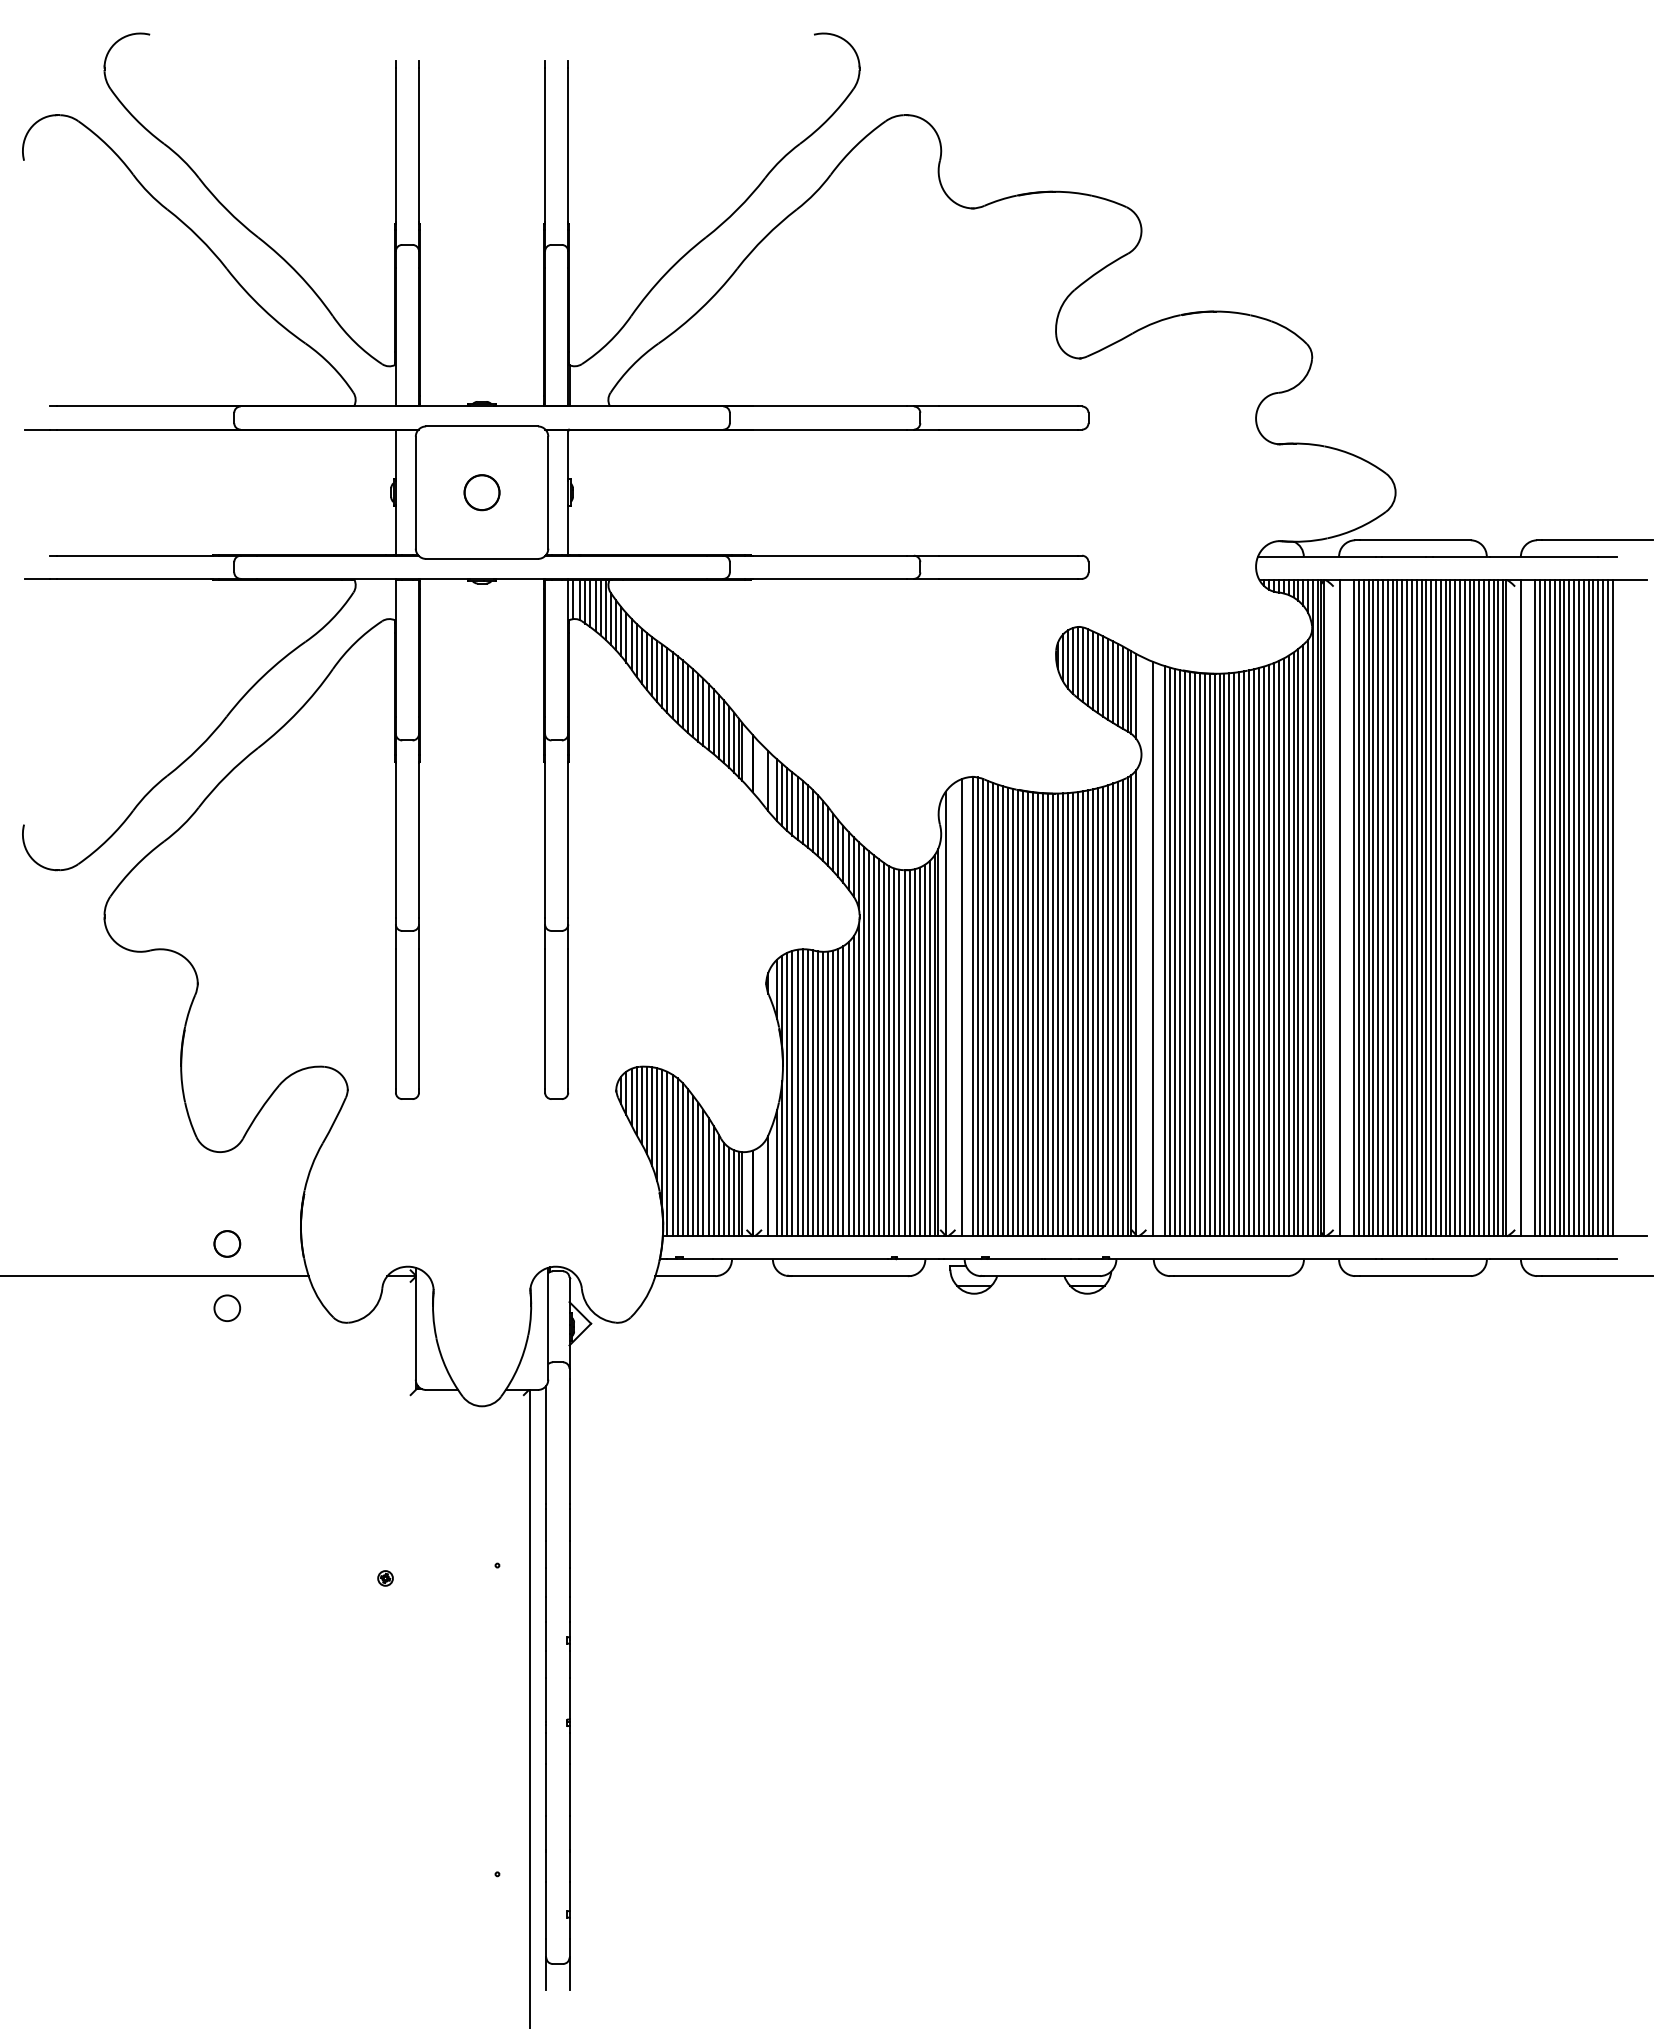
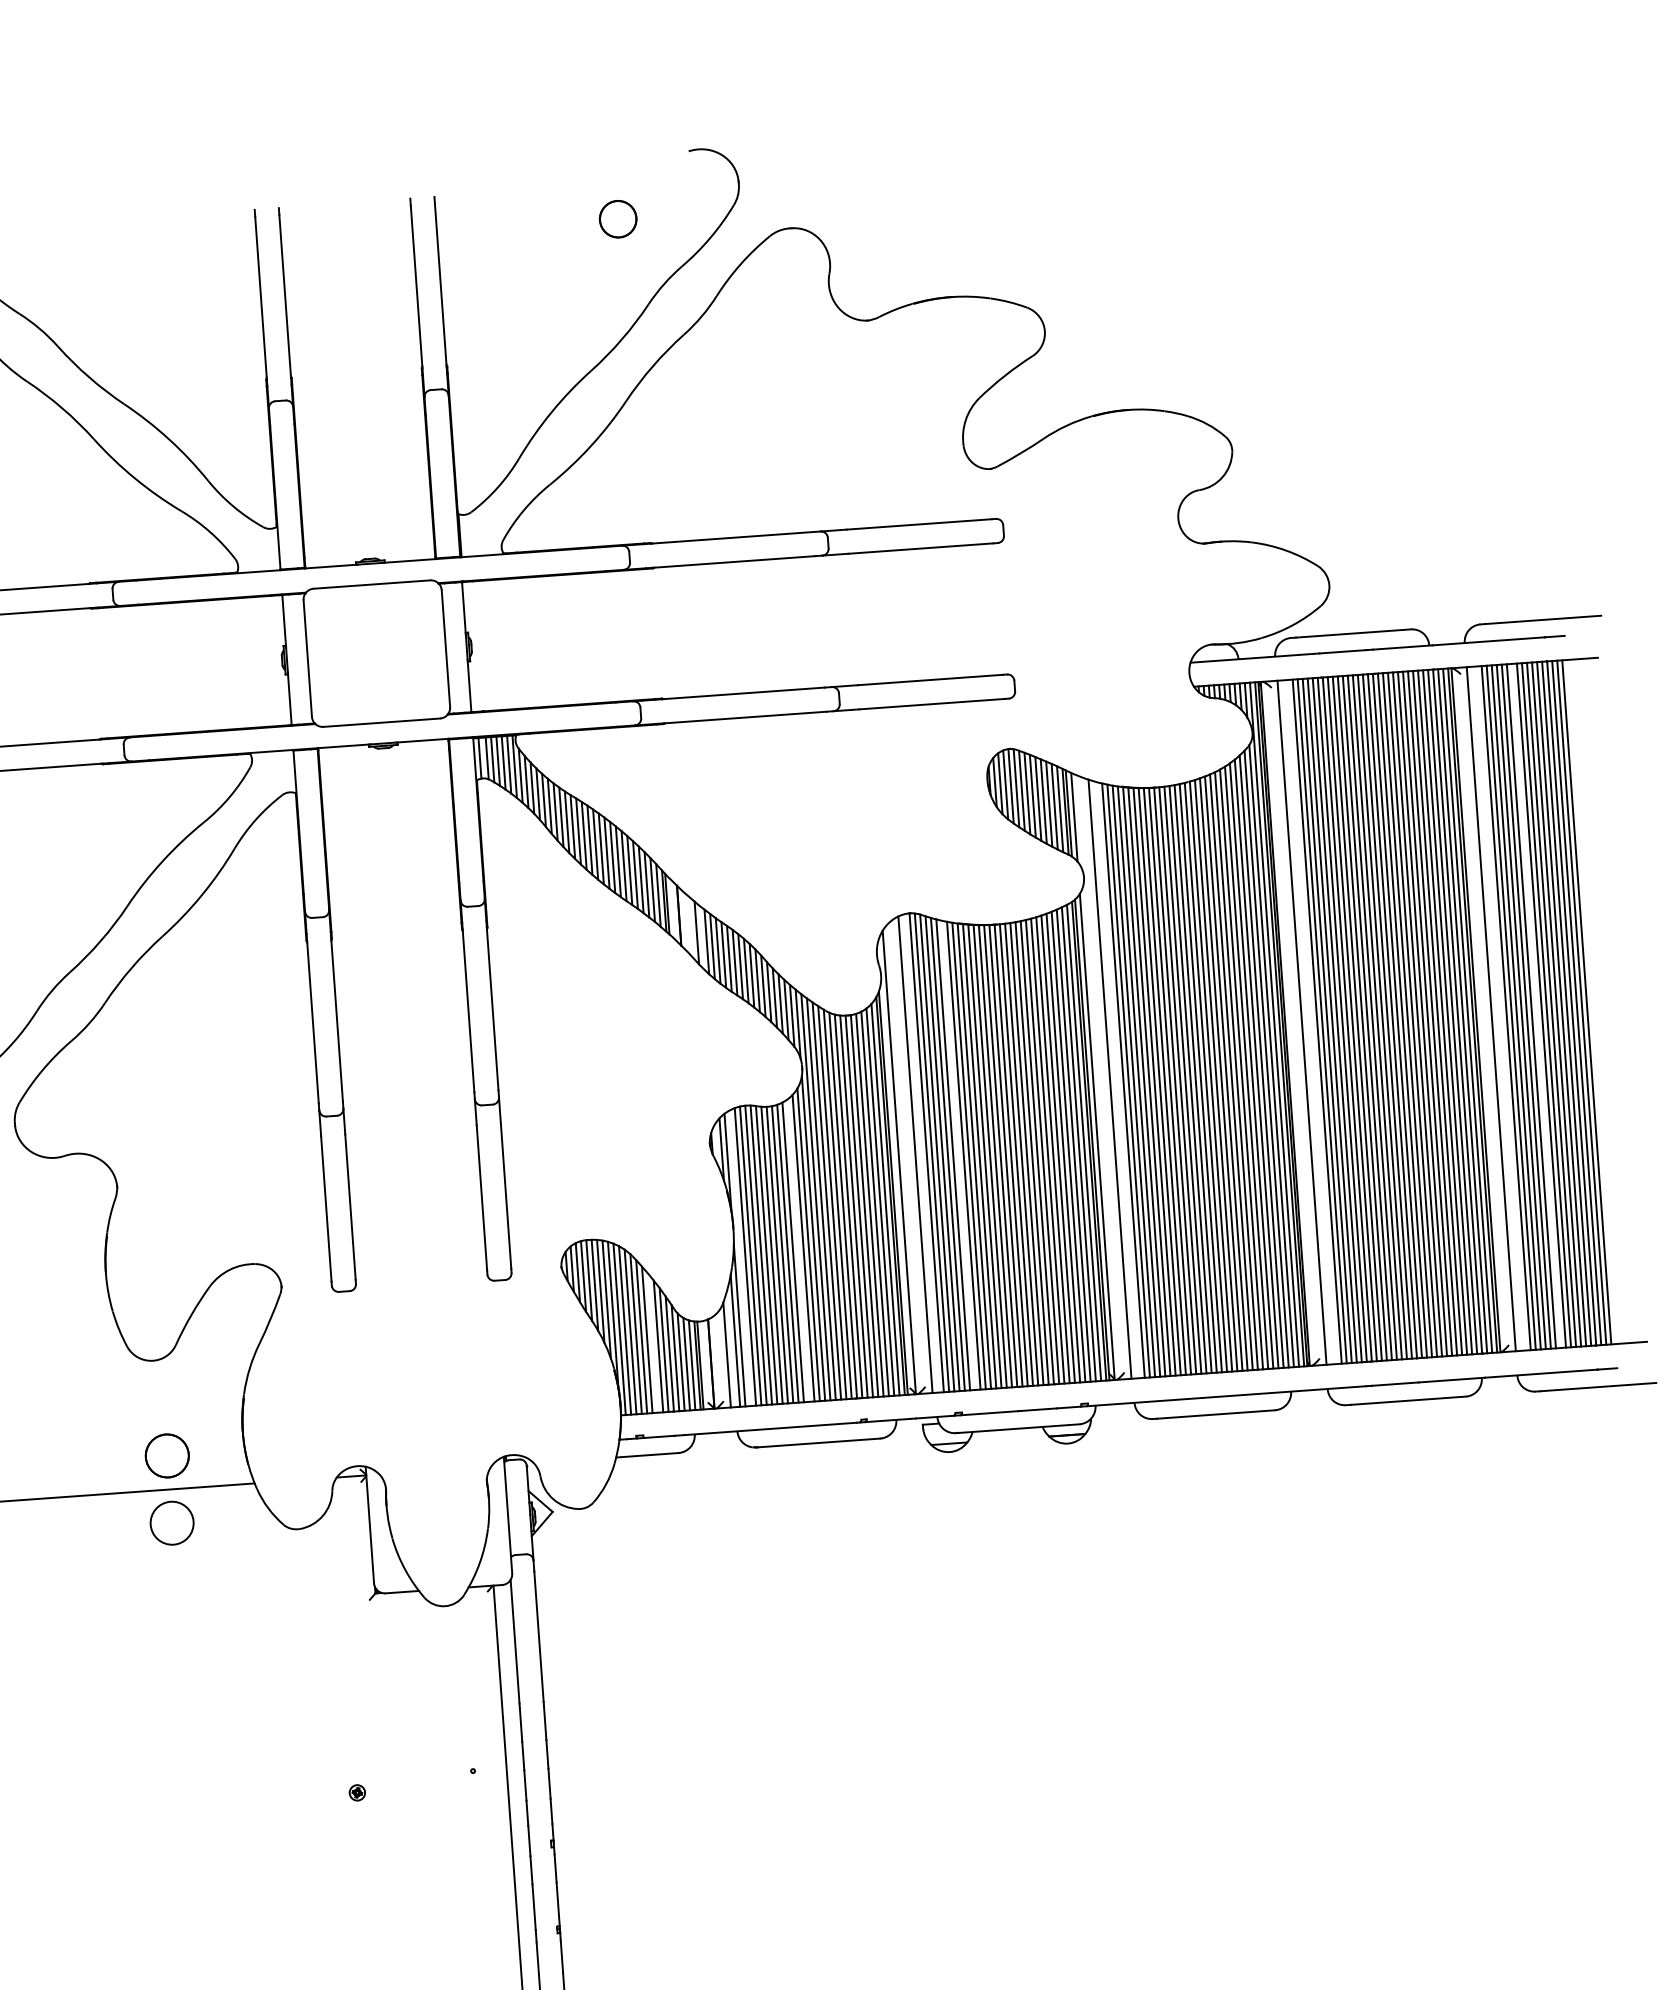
circle: (481, 492) -> (617, 219), moved
line: (1564, 908) -> (1536, 1006), removed
line: (1002, 1011) -> (958, 1155), removed
line: (843, 1091) -> (798, 1250), removed
line: (787, 1094) -> (740, 1258), removed
line: (698, 1169) -> (653, 1343), removed
part: (227, 1243) -> (167, 1455), size x1.6
circle: (227, 1307) -> (172, 1522), size x1.6

